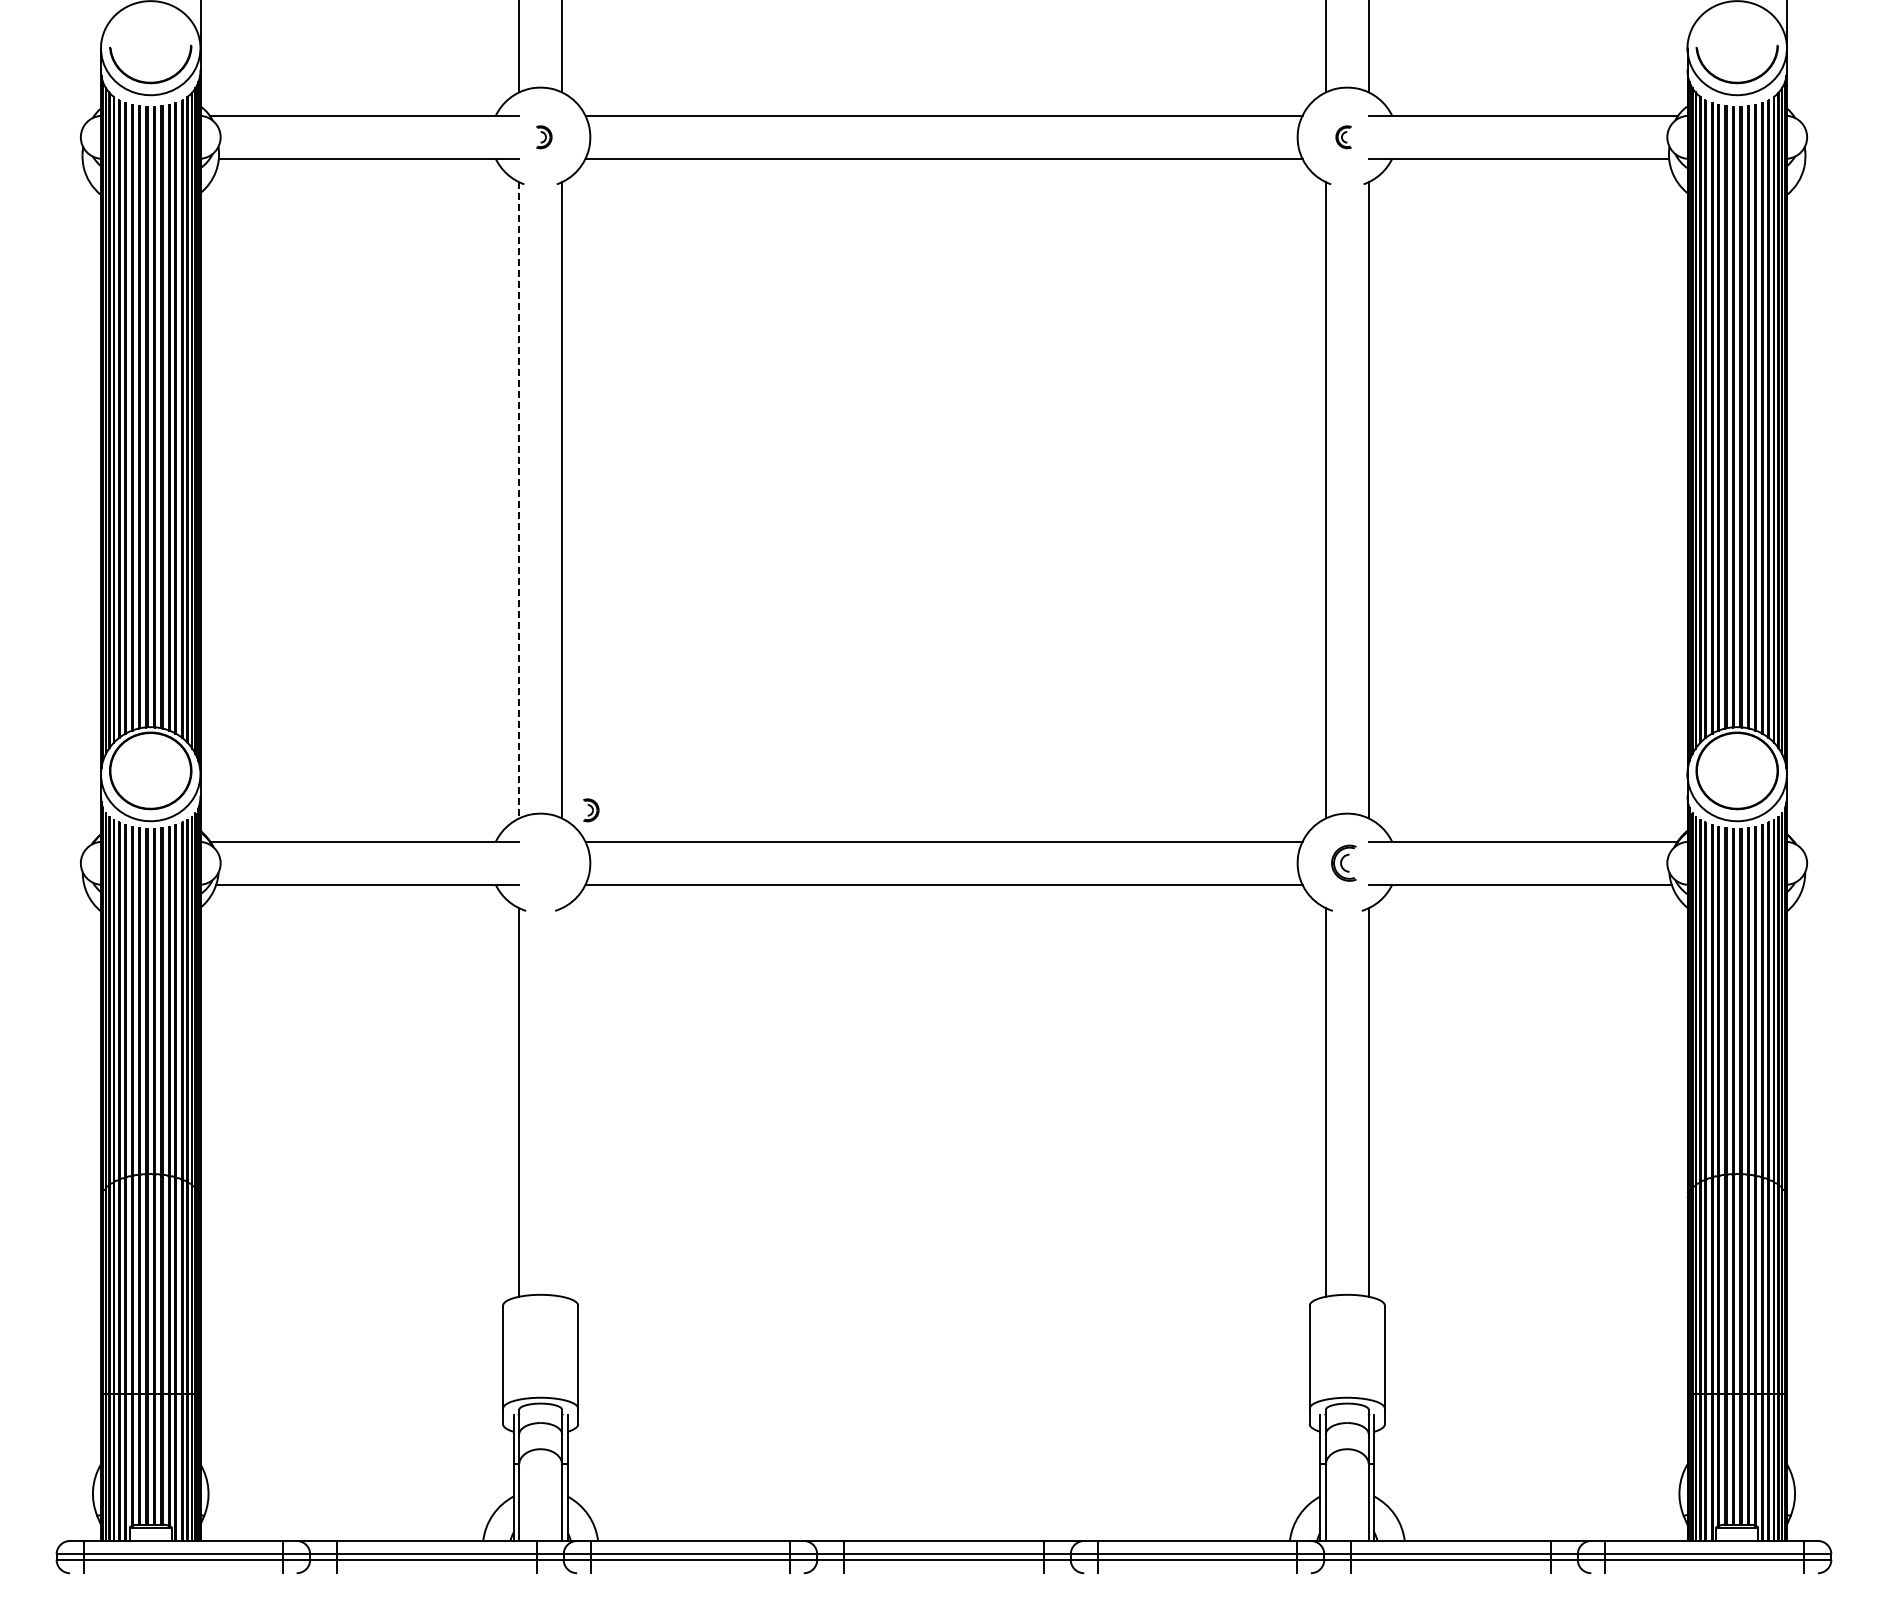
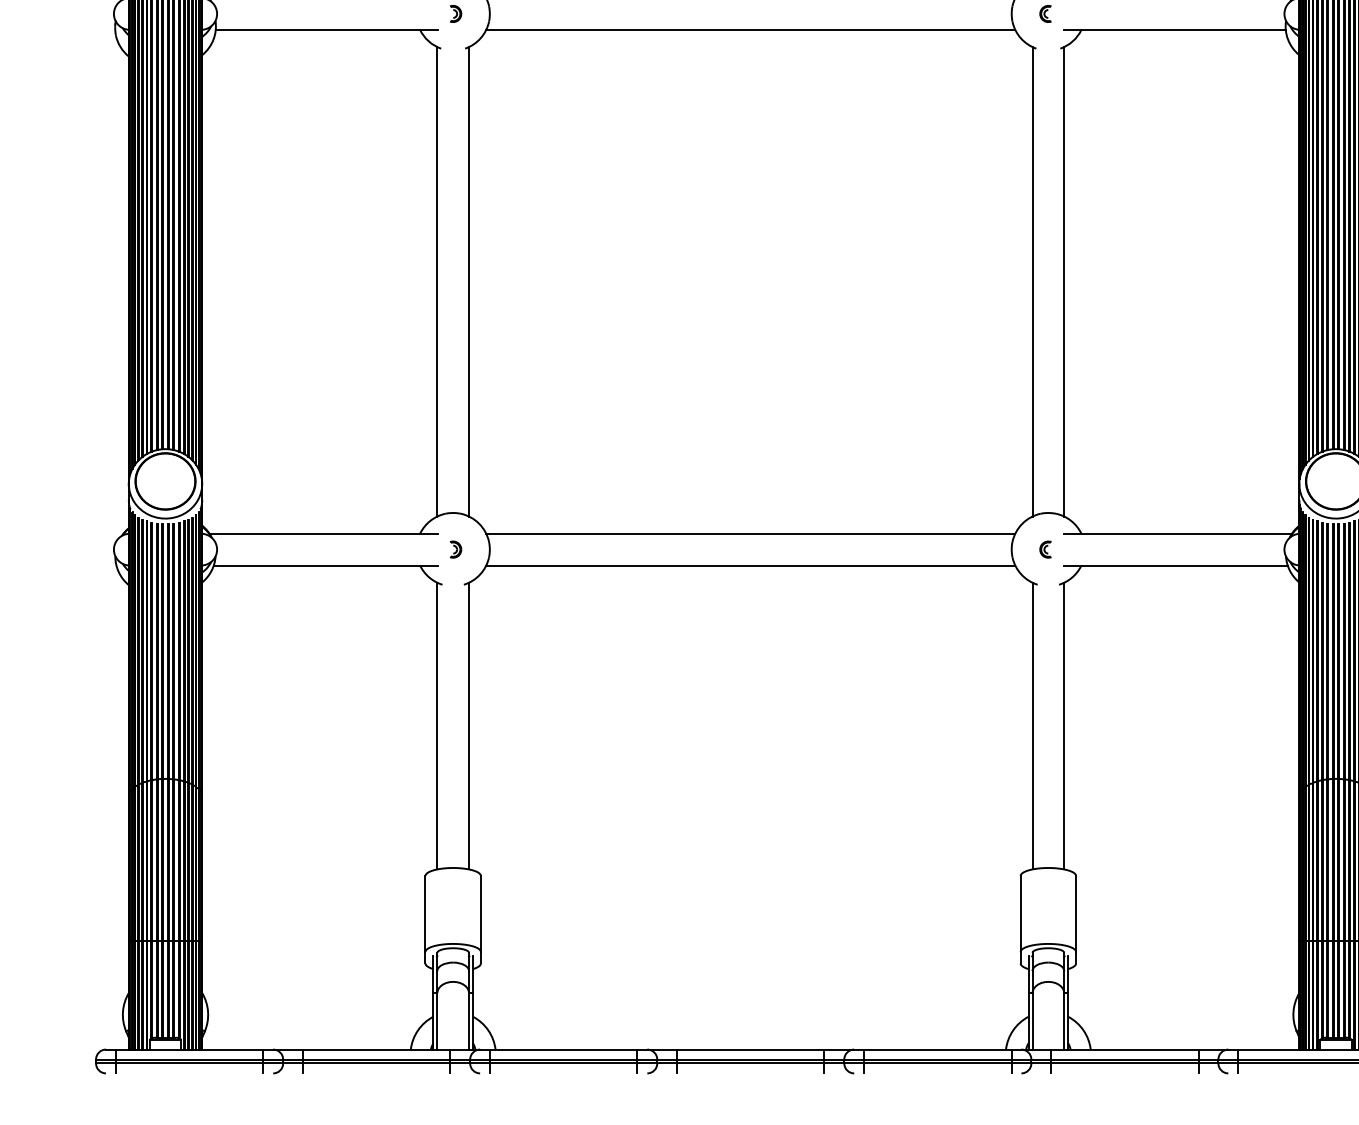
line: (519, 500) -> (437, 281), dashed -> solid
part: (591, 810) -> (456, 549), moved
part: (1343, 863) -> (1045, 549), size x0.62
line: (562, 1102) -> (469, 726), added

